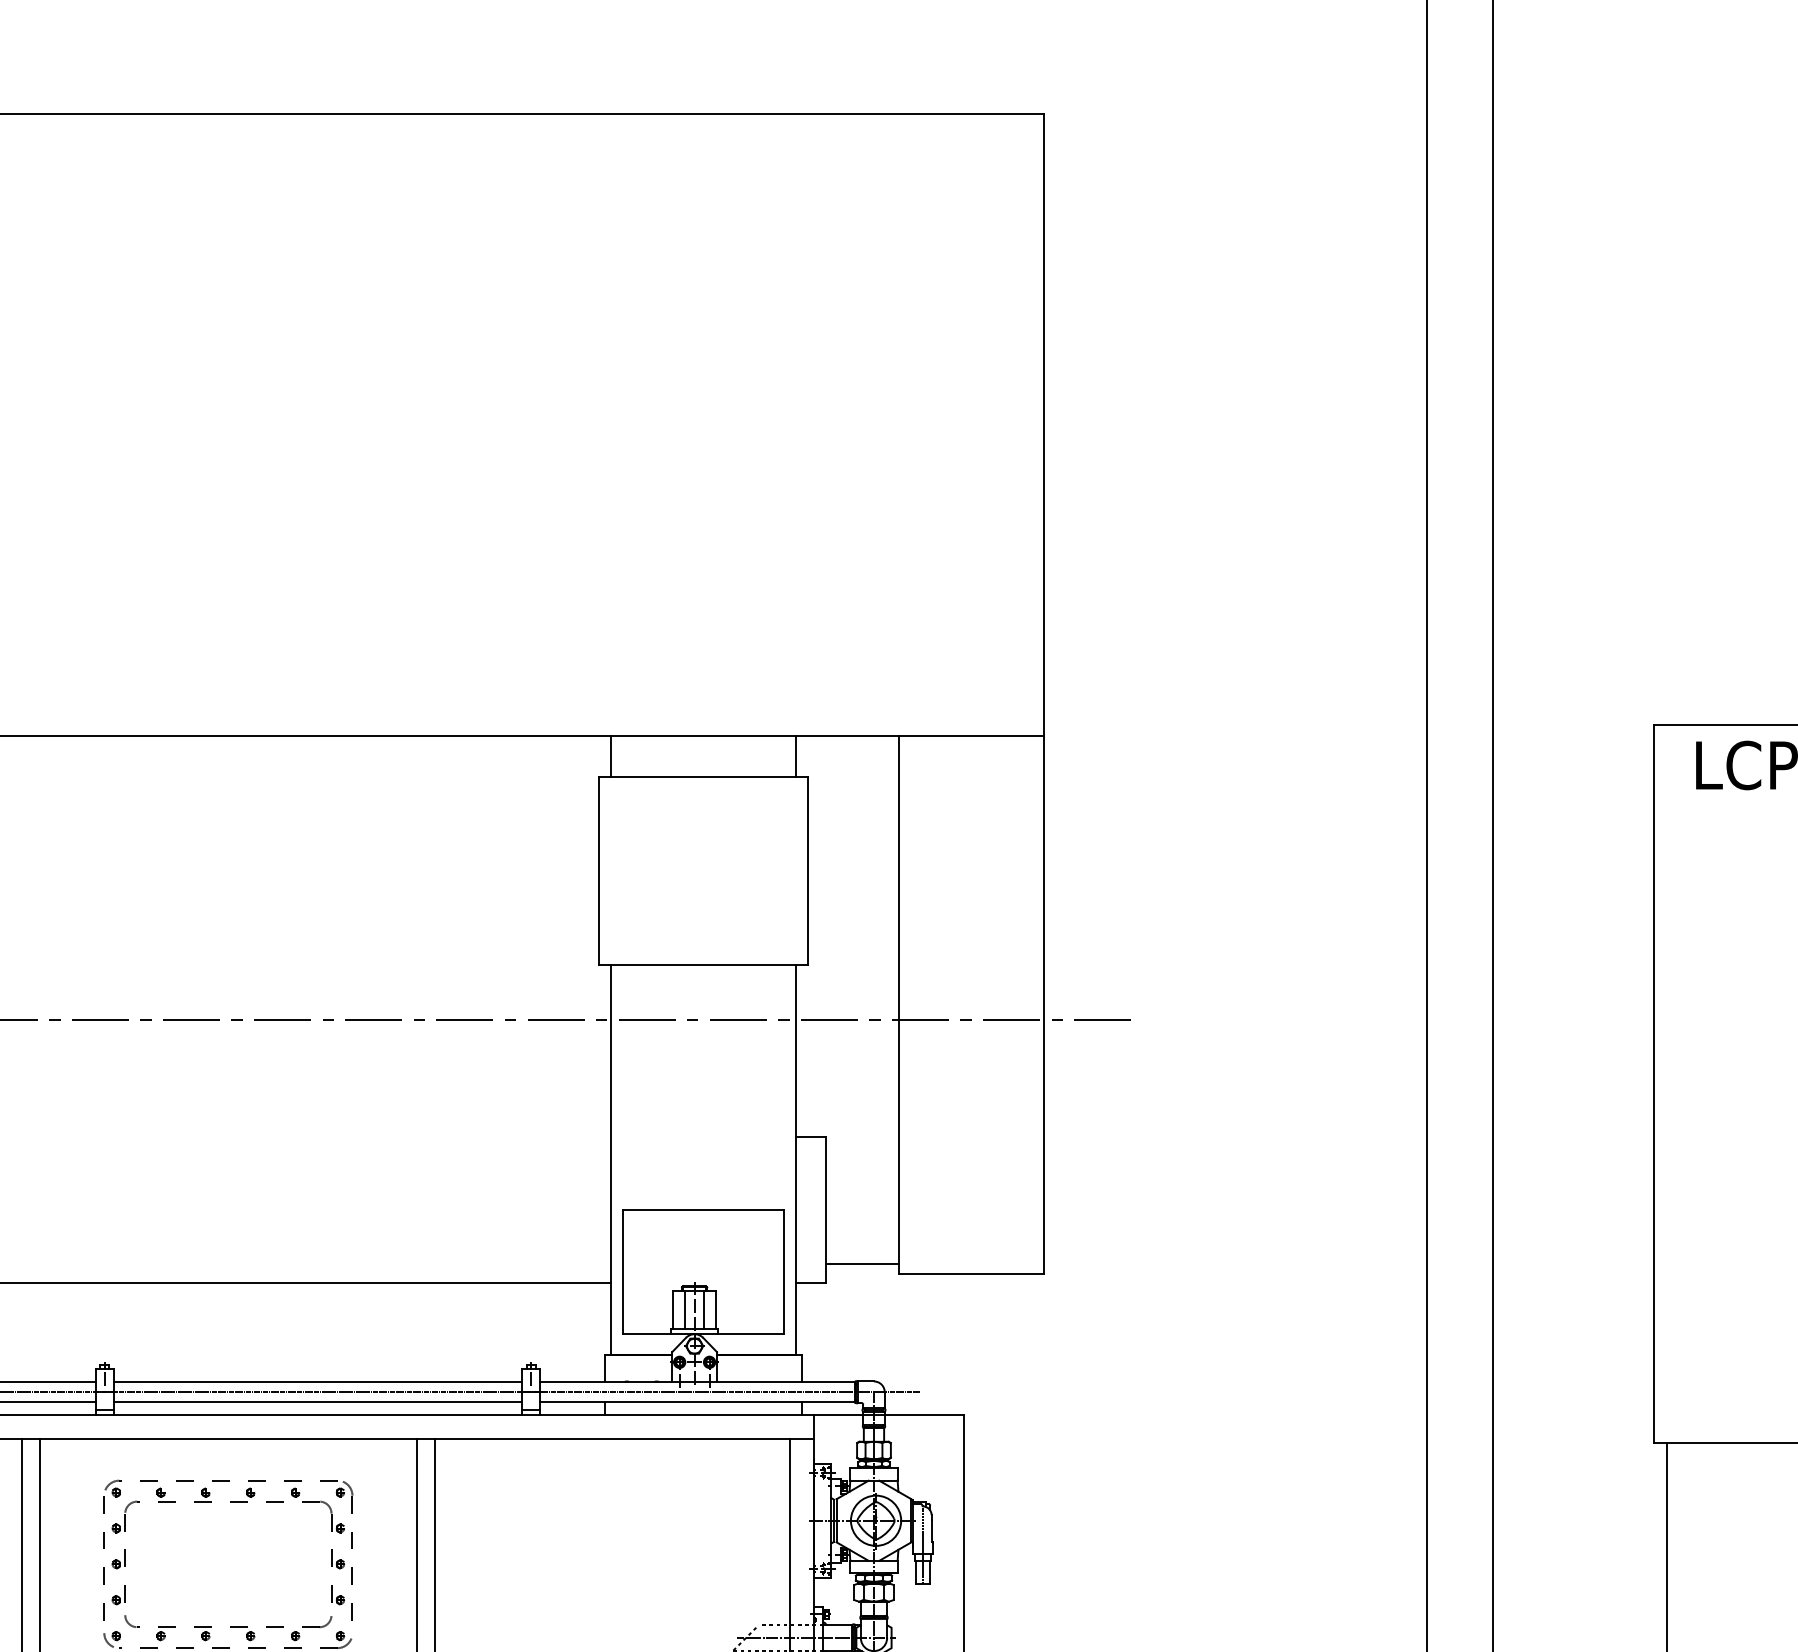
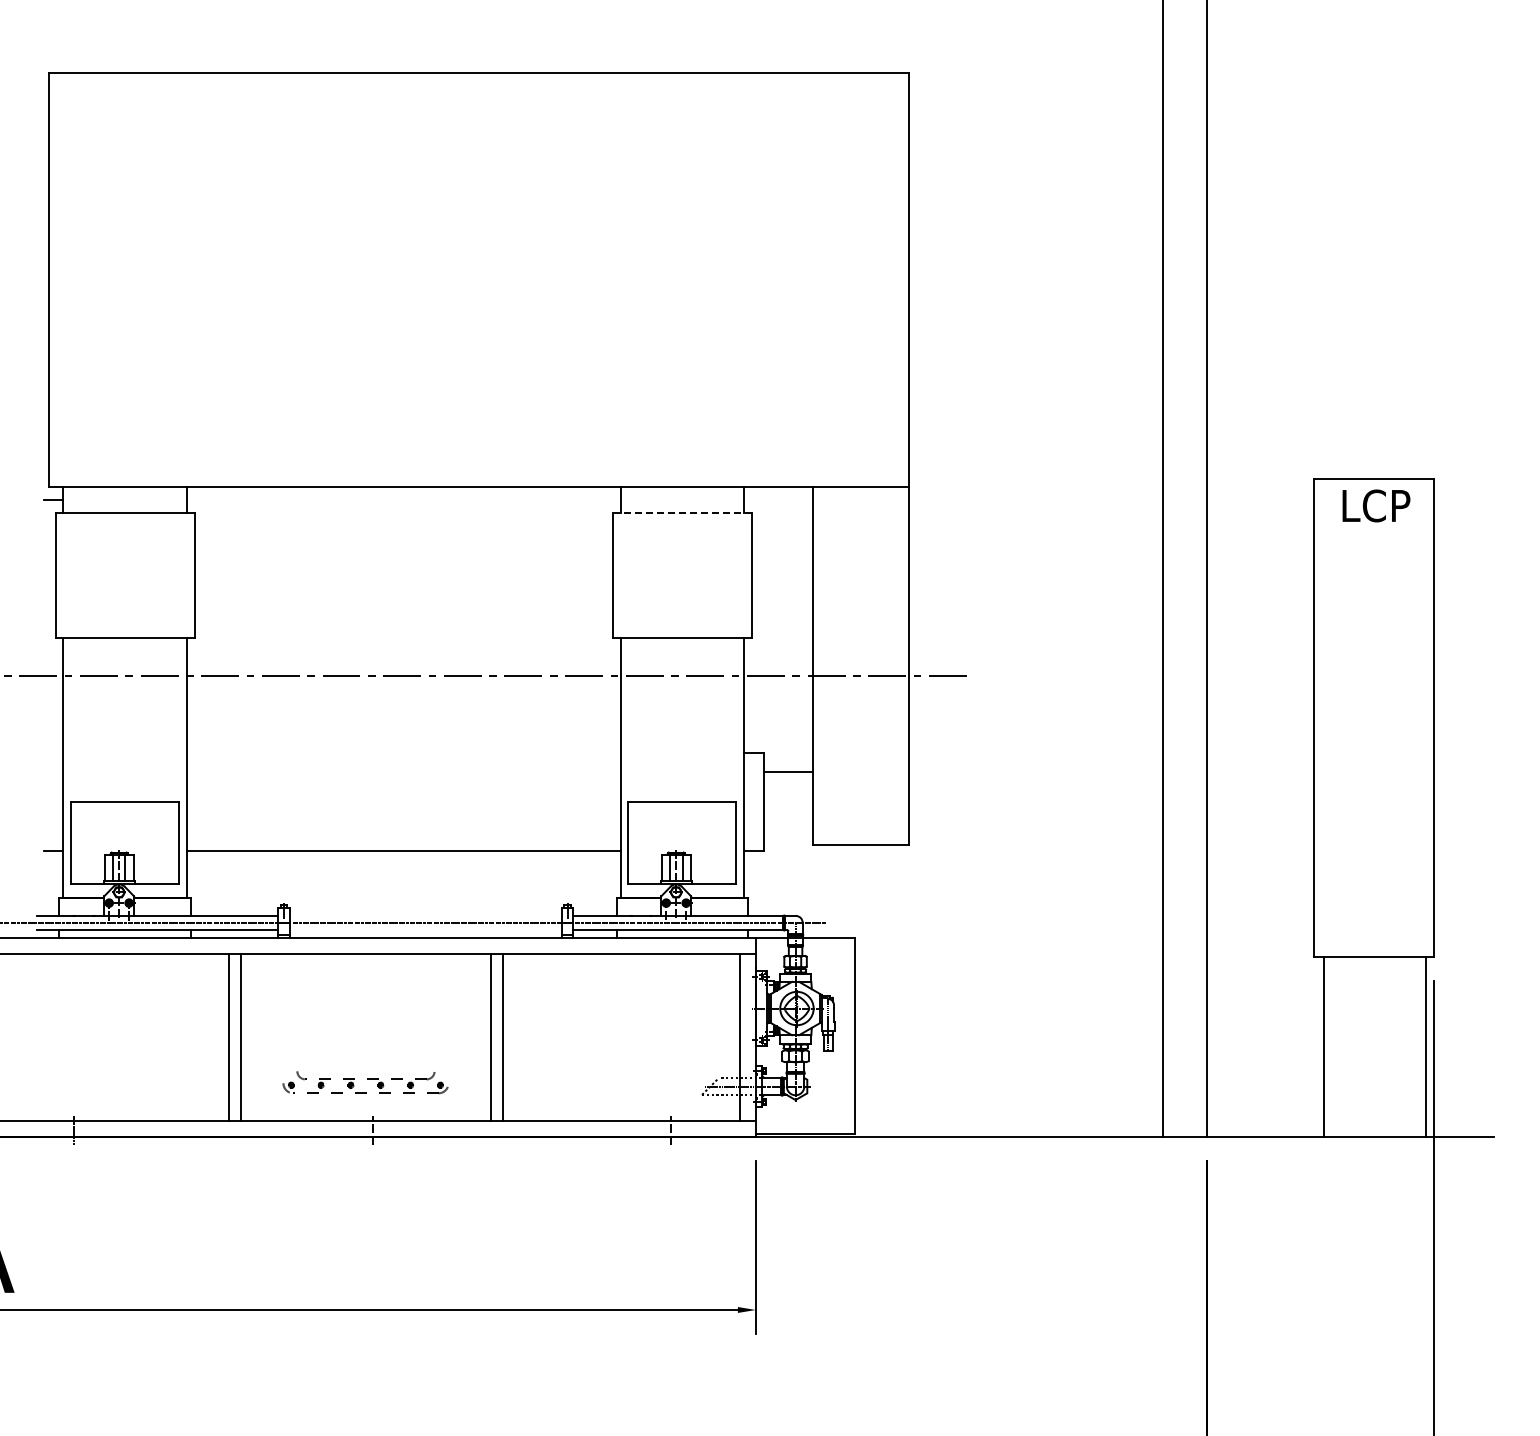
line: (704, 776) -> (682, 513), solid -> dashed
line: (861, 1263) -> (787, 771), moved
line: (317, 1382) -> (425, 916), removed
line: (317, 1401) -> (425, 929), removed
part: (230, 1502) -> (367, 996), removed

